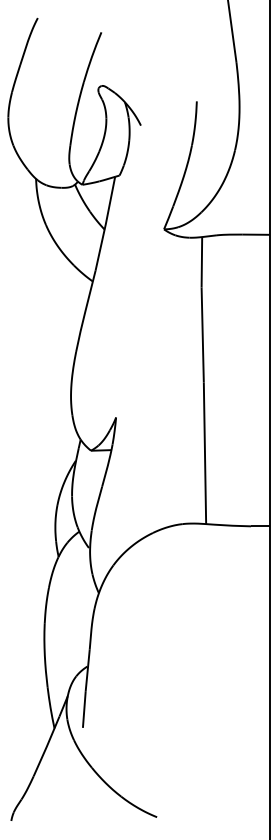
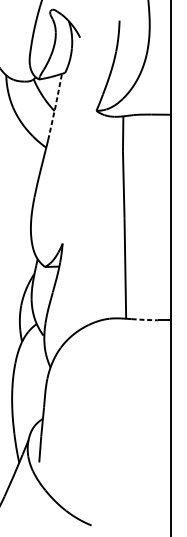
line: (105, 223) -> (55, 106), solid -> dashed
line: (232, 525) -> (144, 319), solid -> dashed

